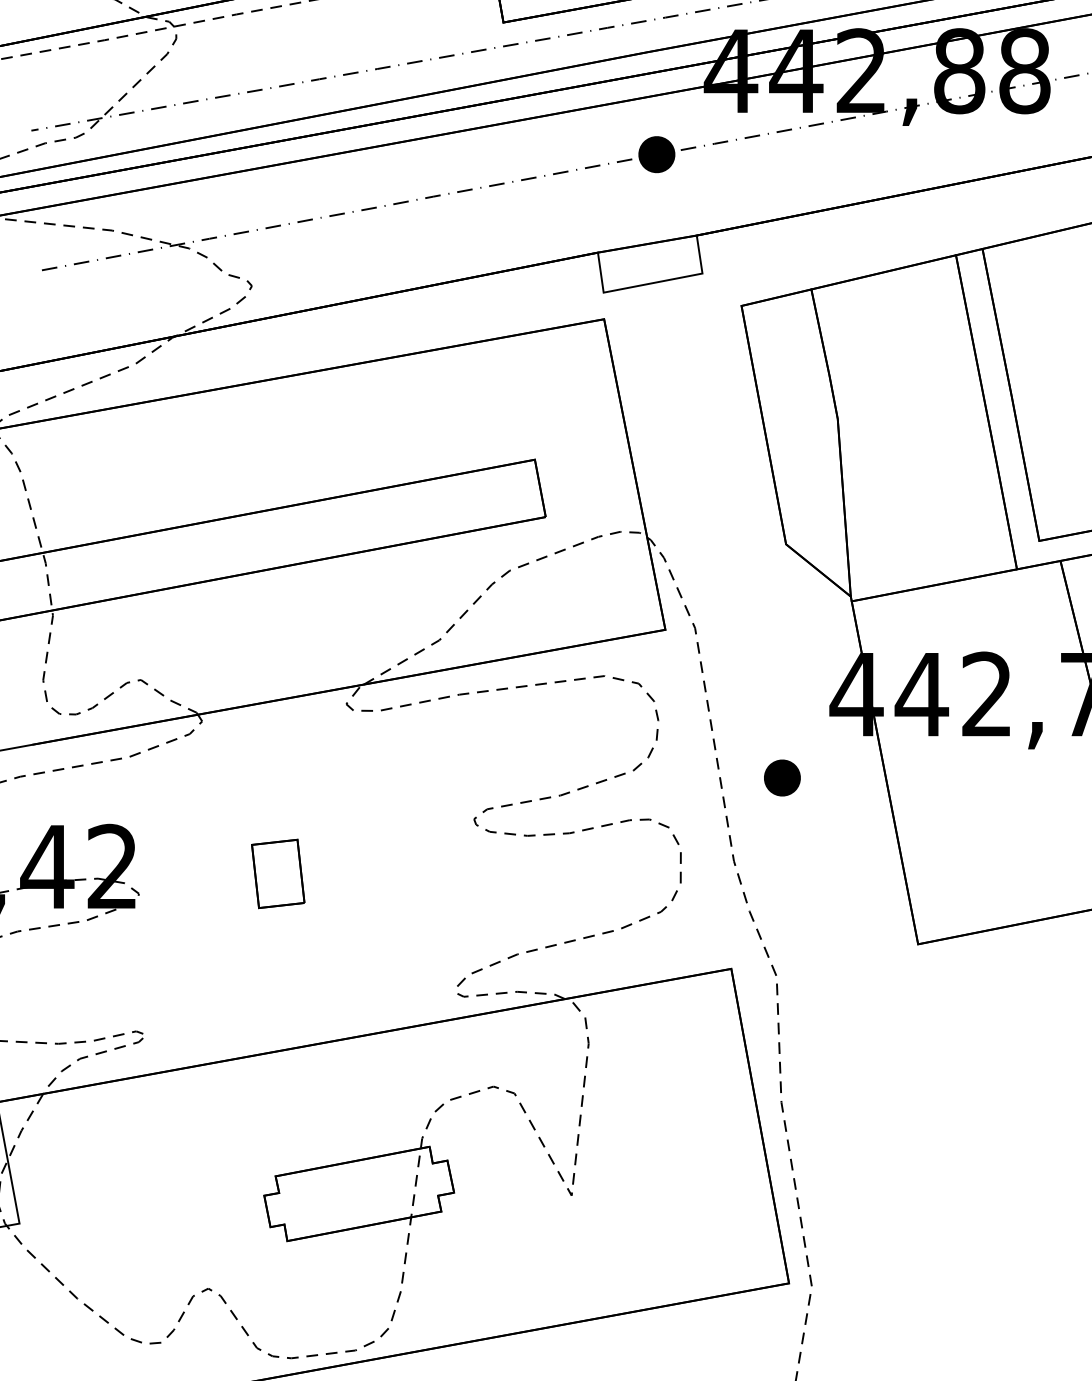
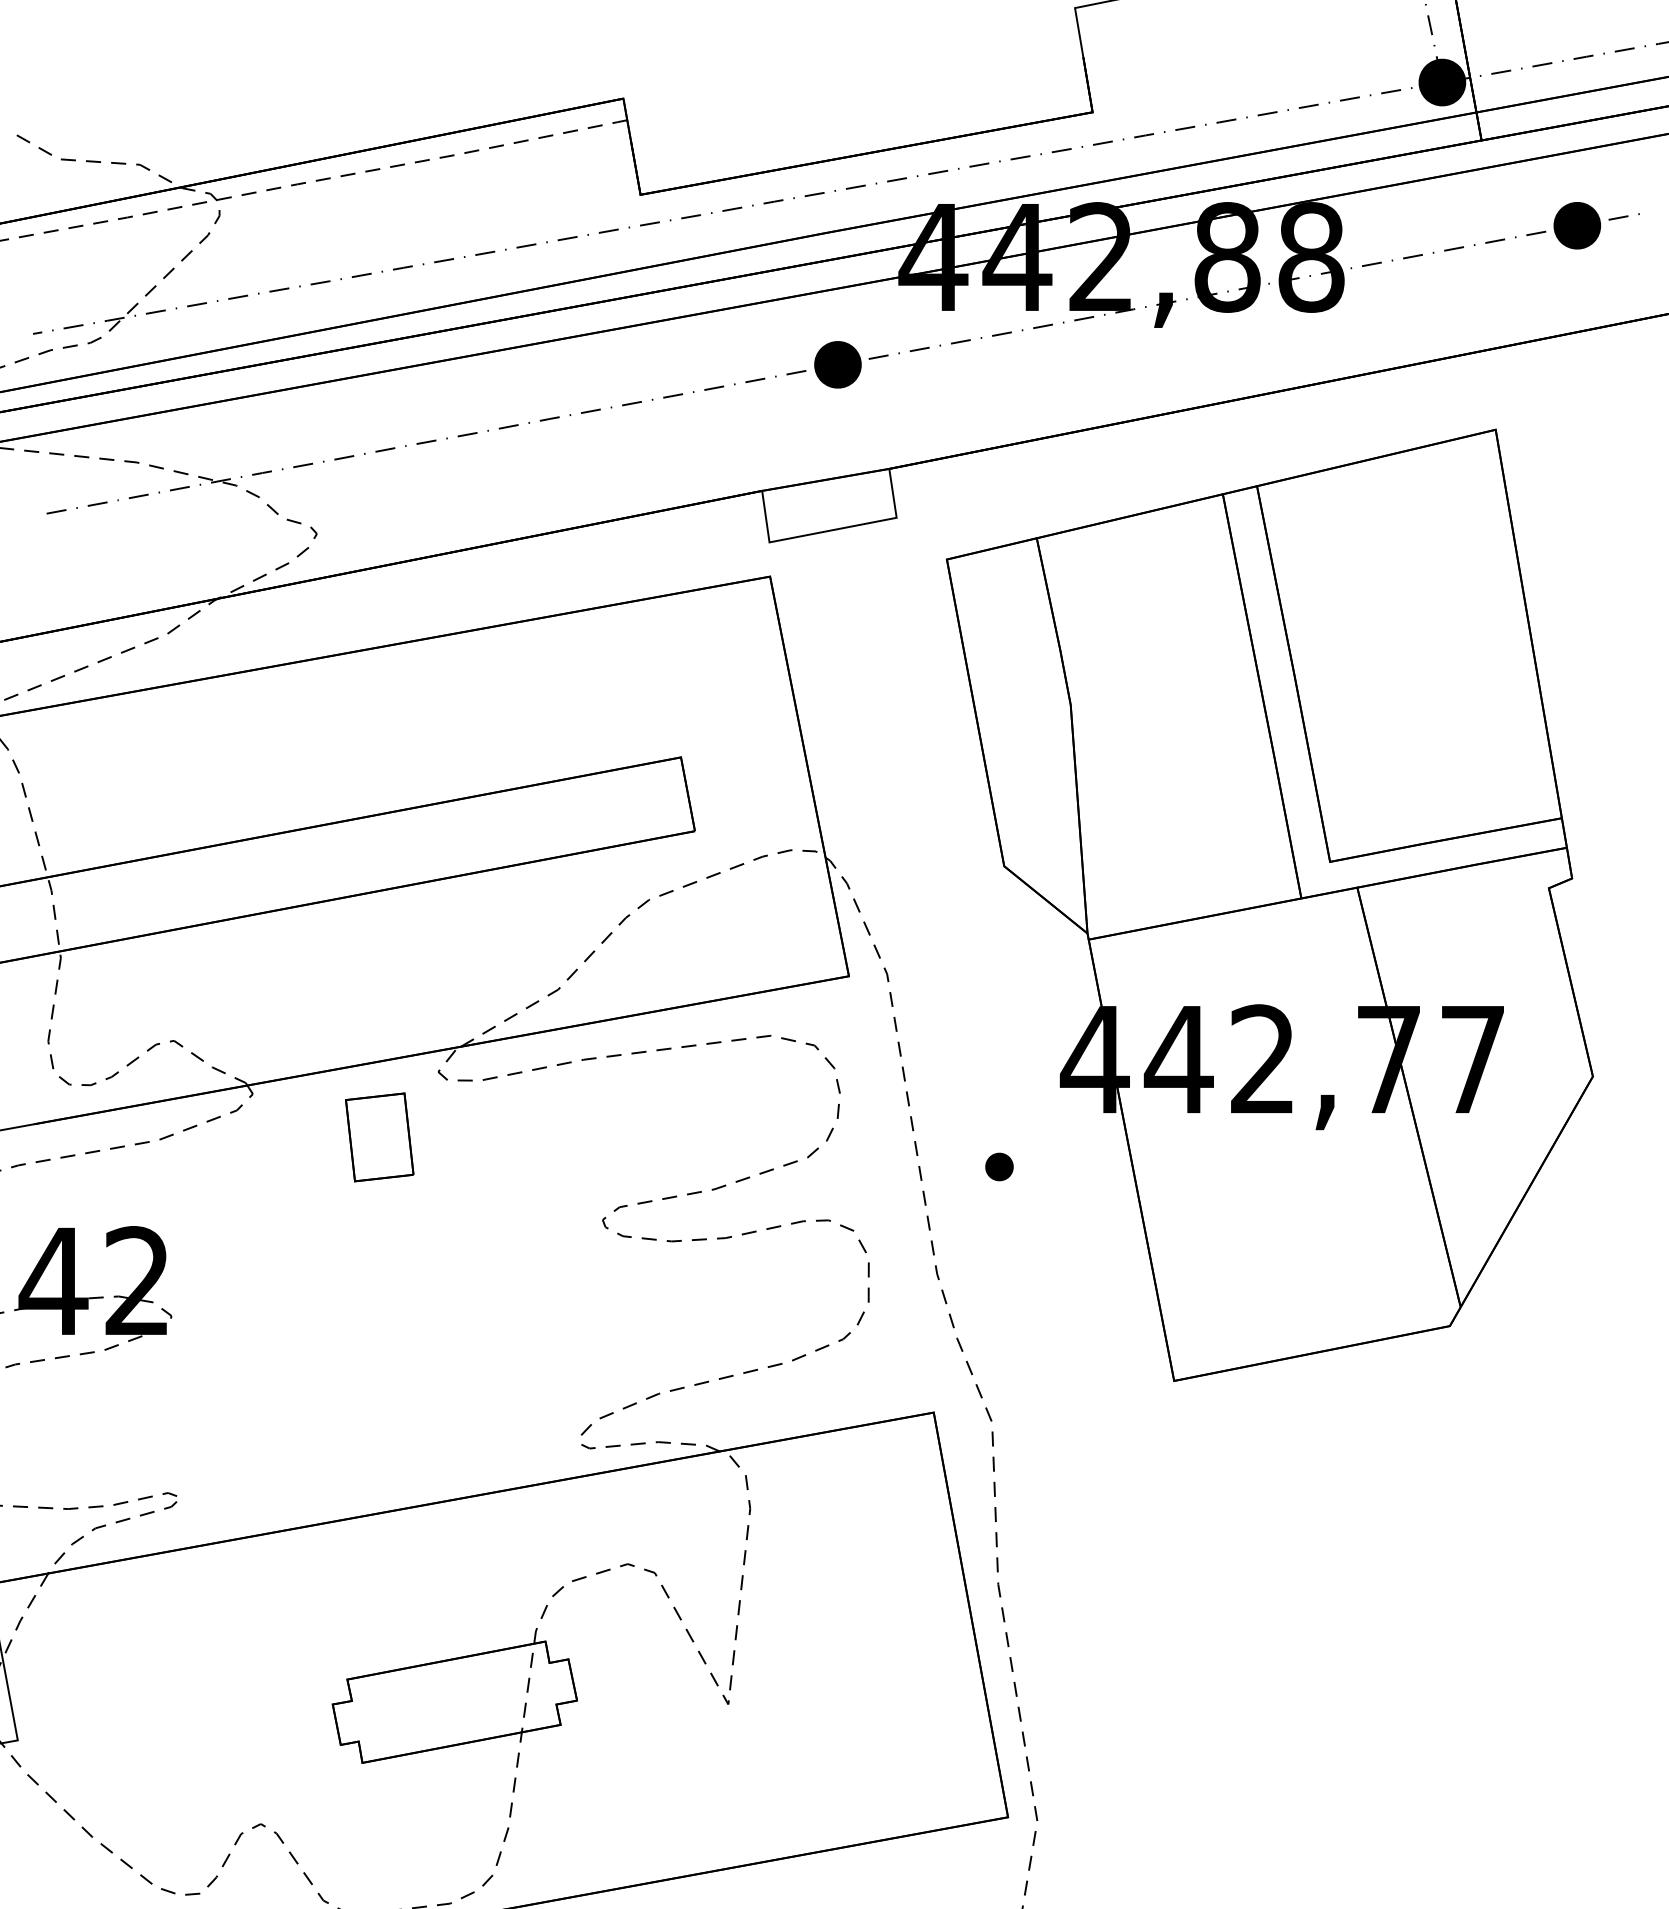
part: (782, 777) -> (999, 1166), size x0.6
part: (278, 874) -> (379, 1137), moved

